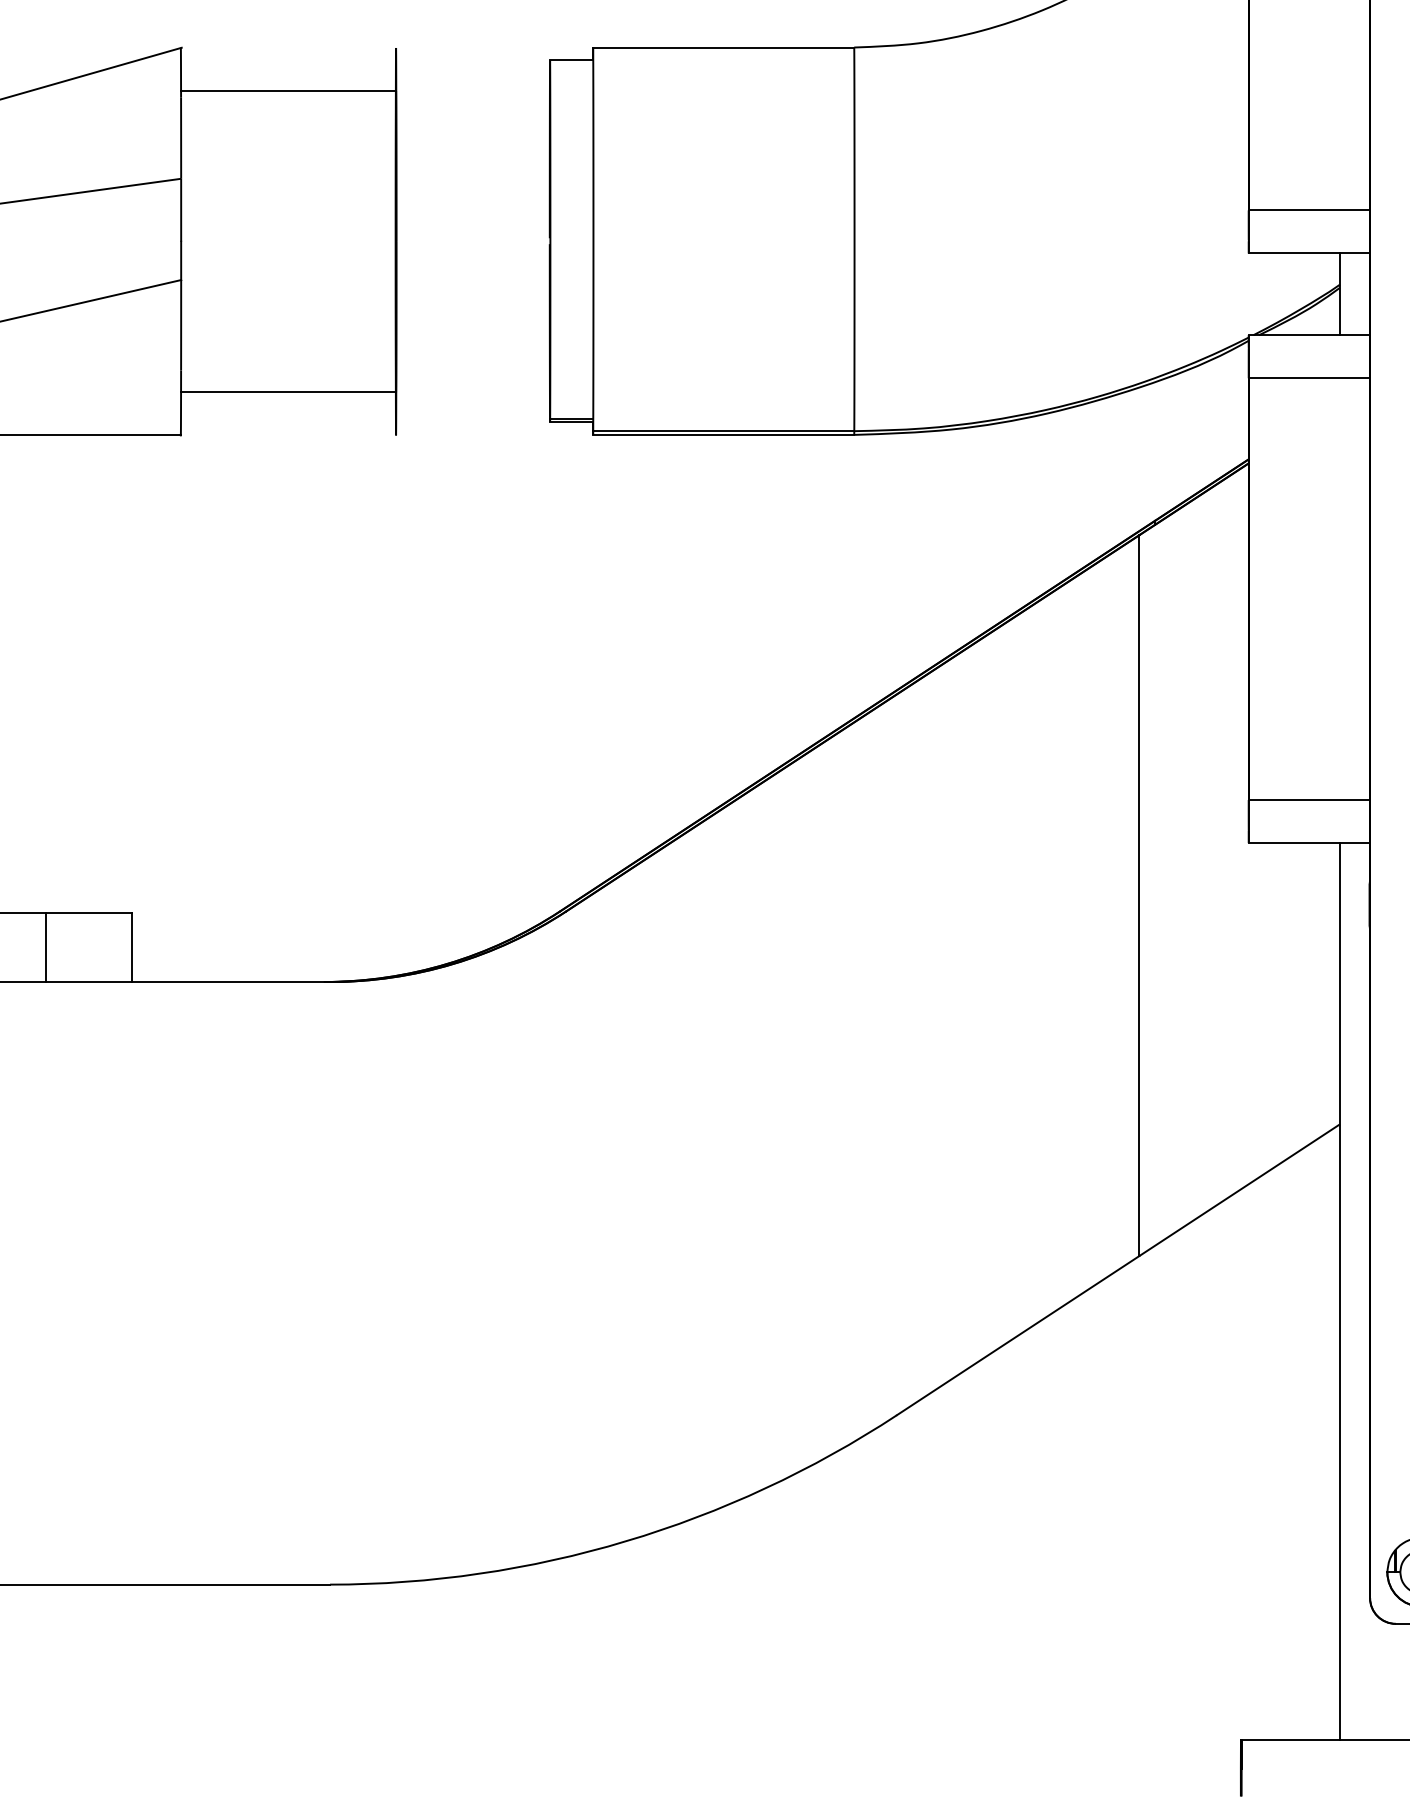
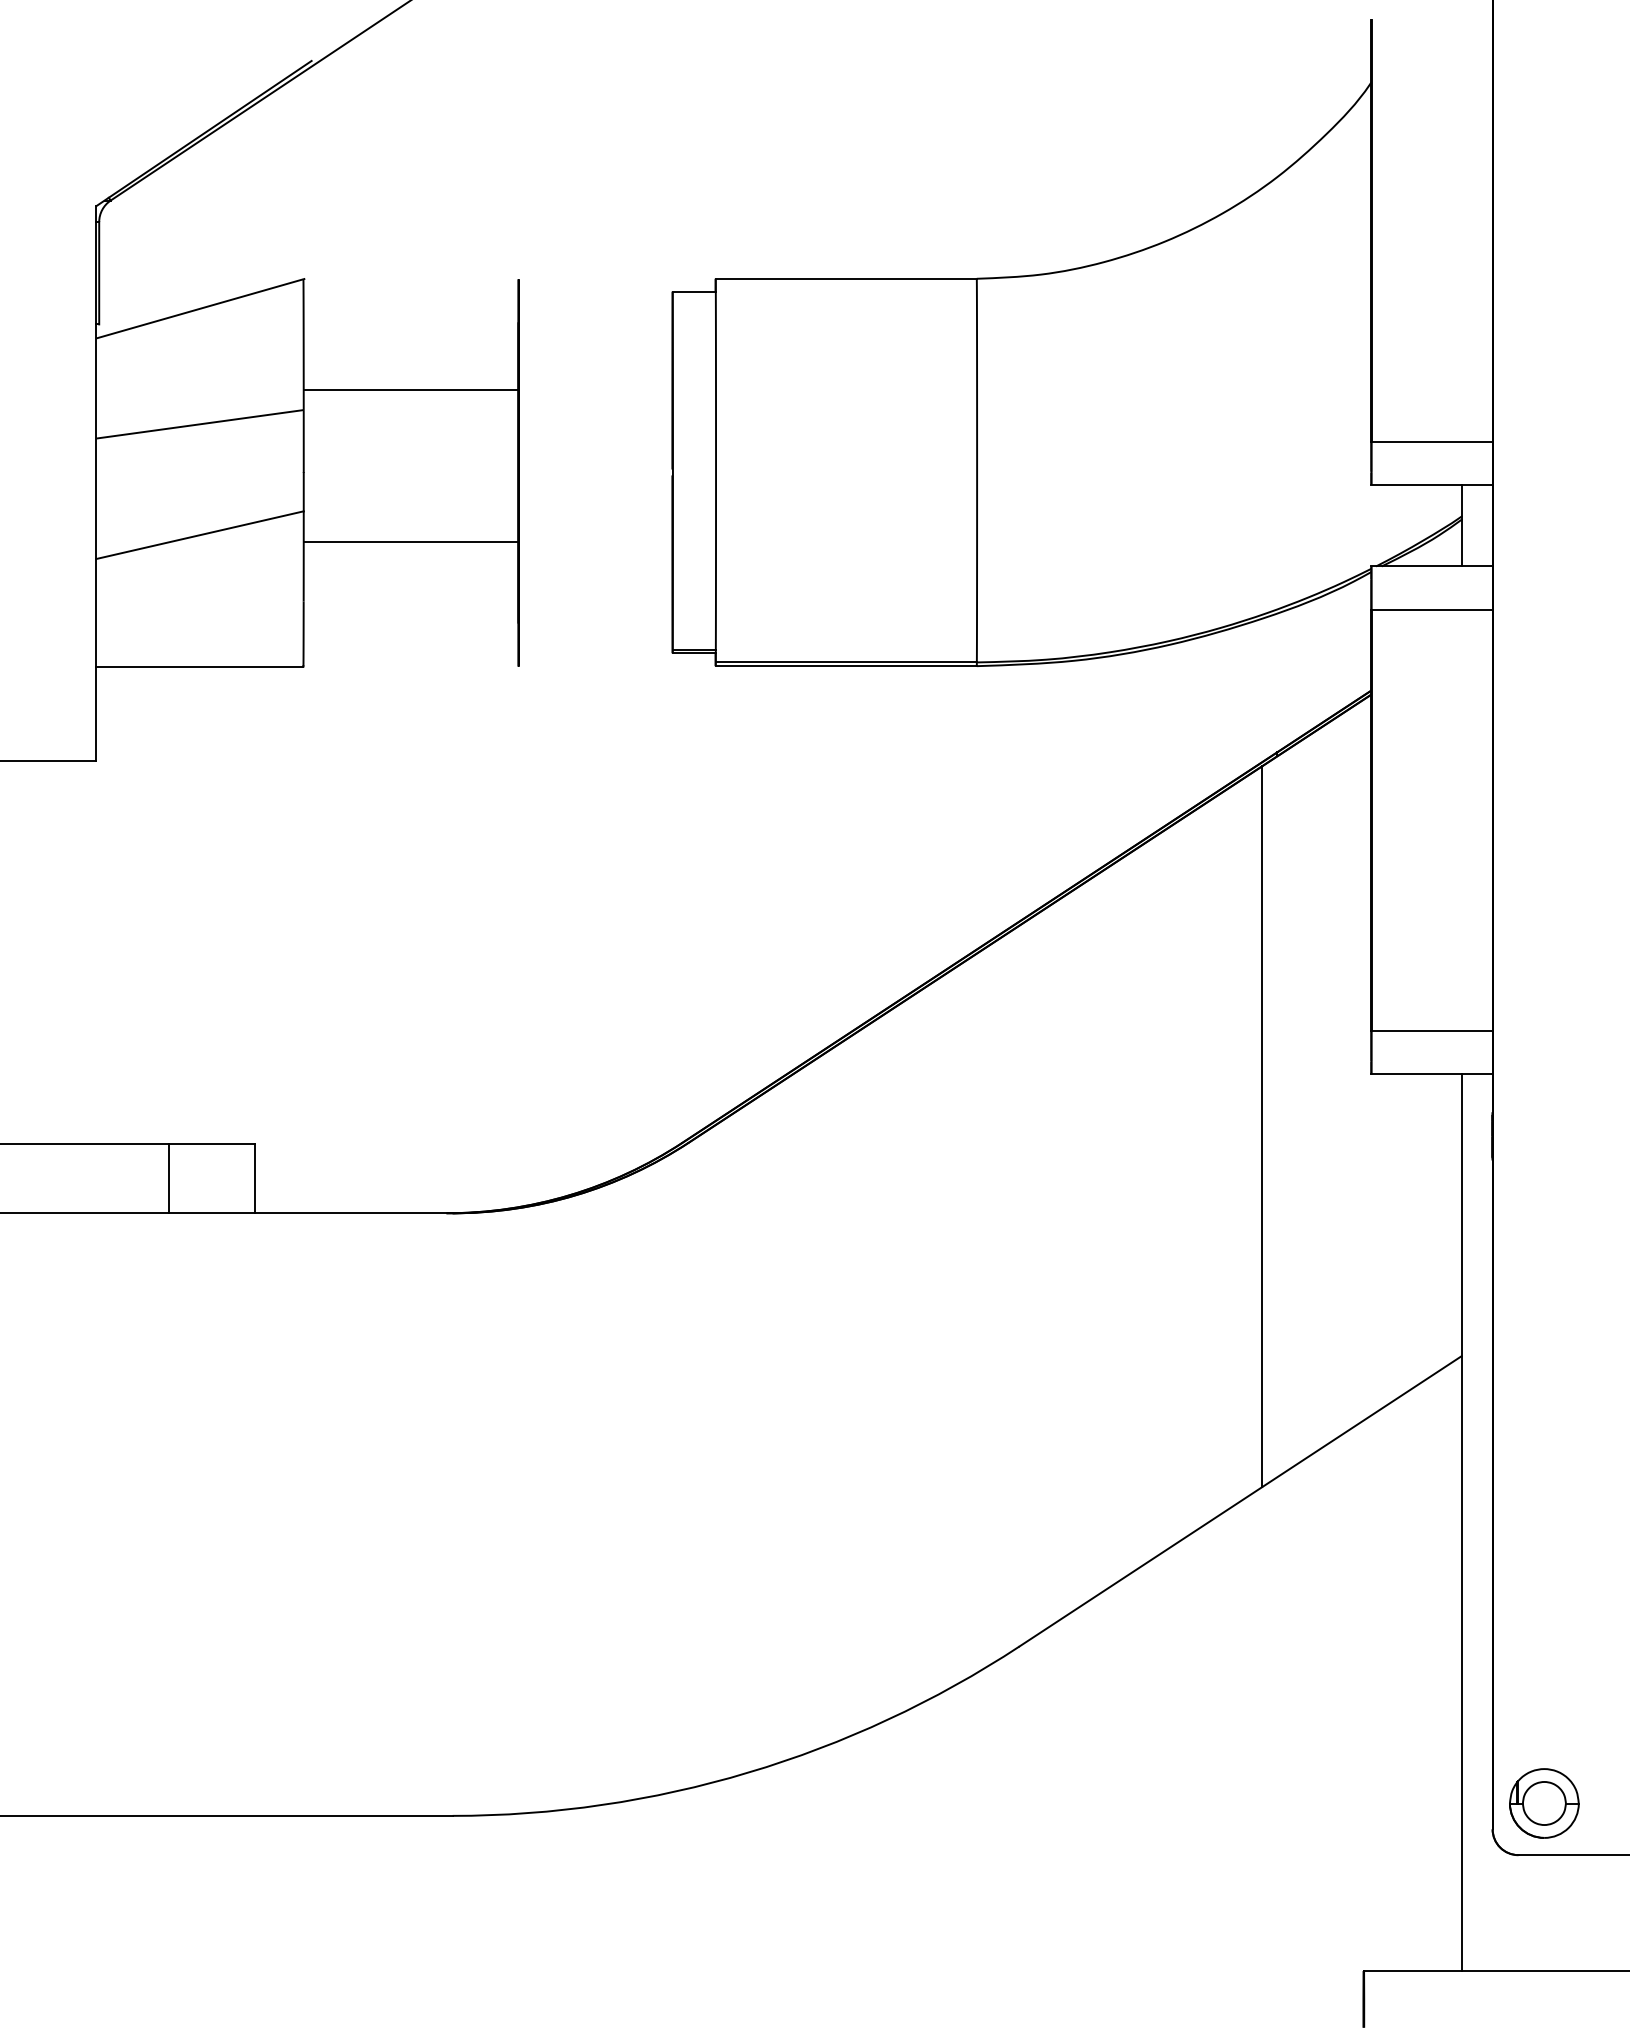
line: (287, 91) -> (410, 390), moved
line: (287, 392) -> (410, 541), moved

